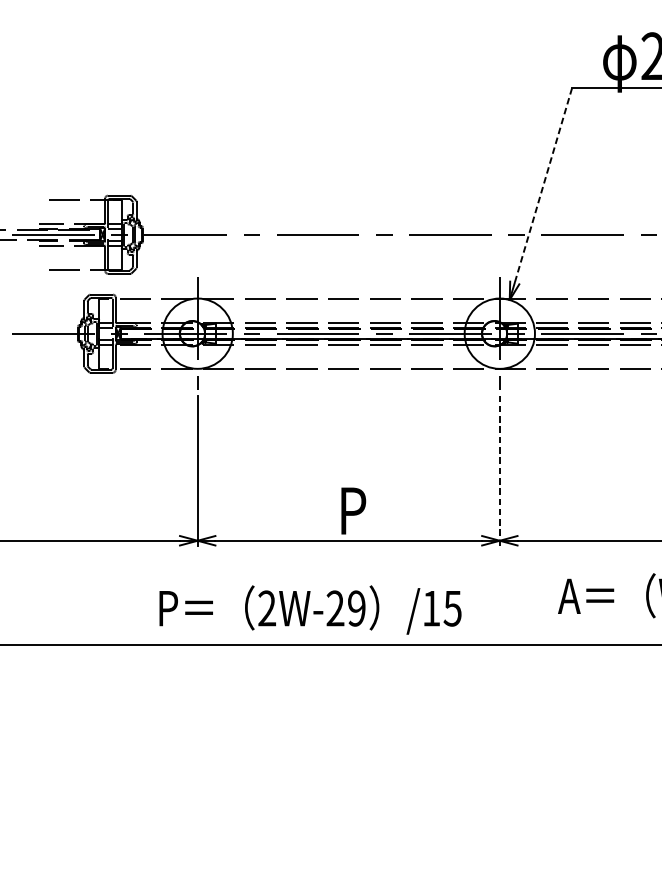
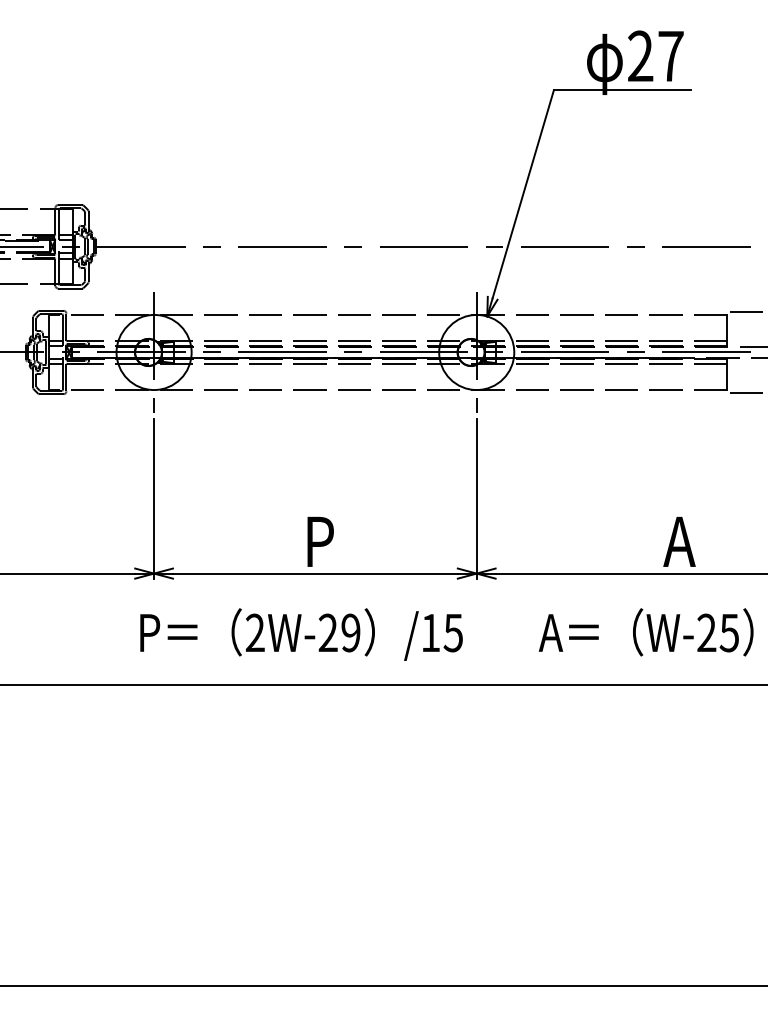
line: (543, 185) -> (523, 194), dashed -> solid
line: (499, 471) -> (476, 499), dashed -> solid
text: (310, 609) -> (301, 634), moved

